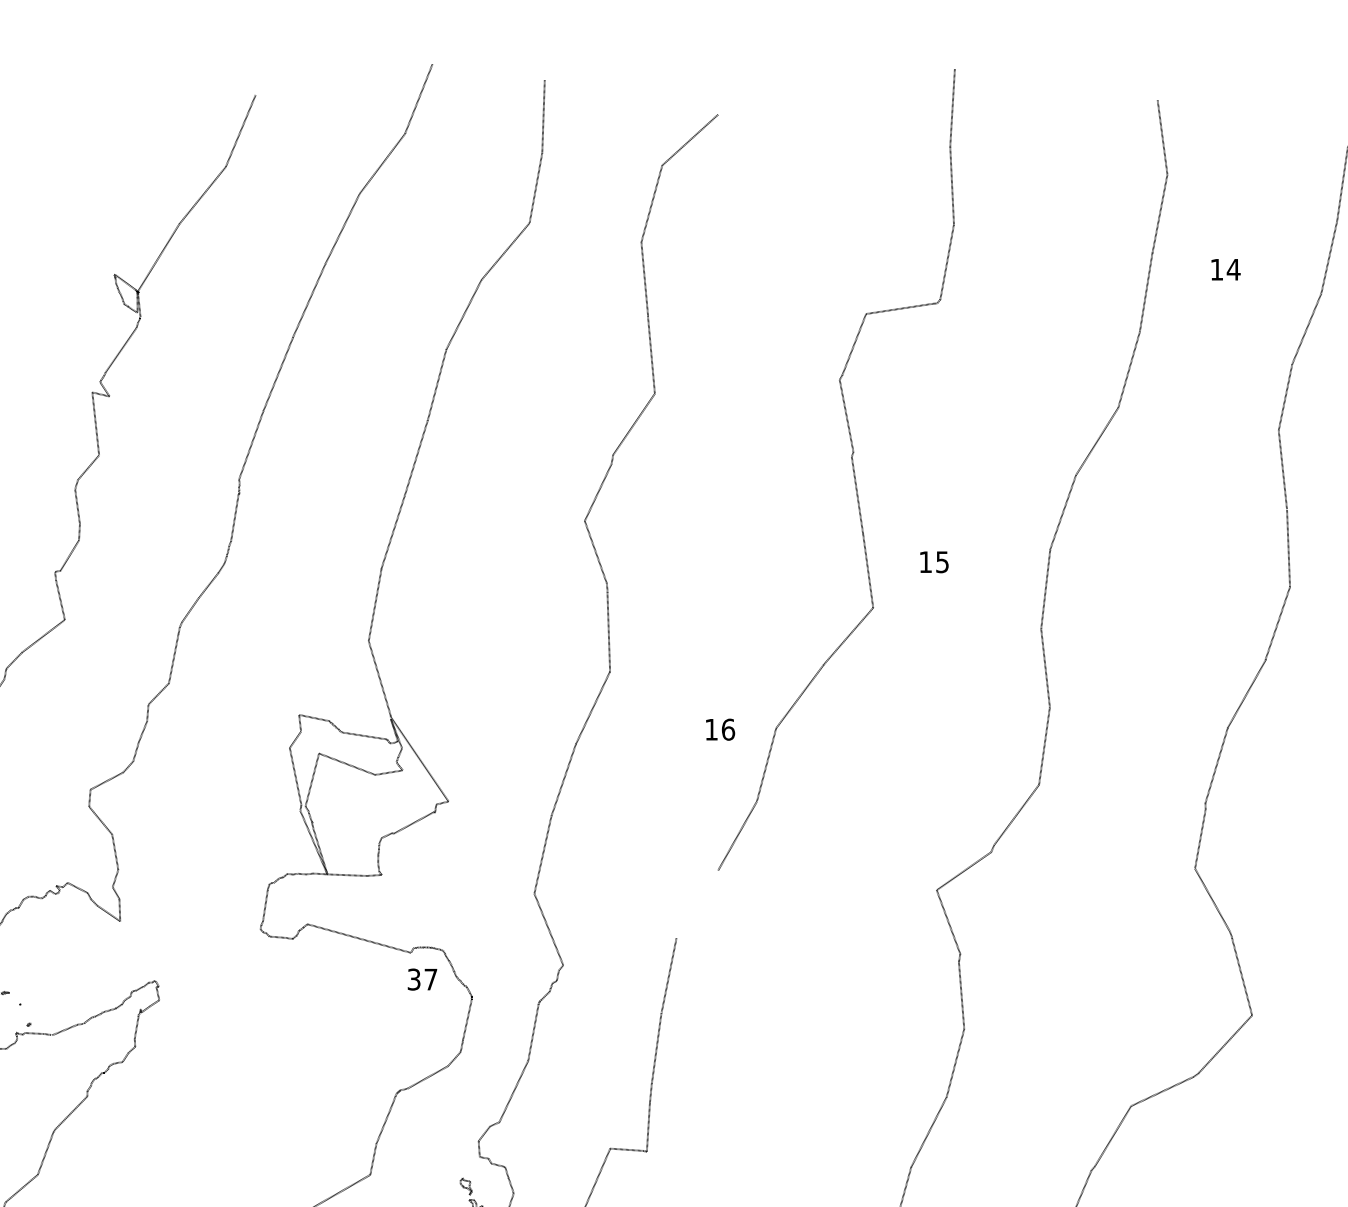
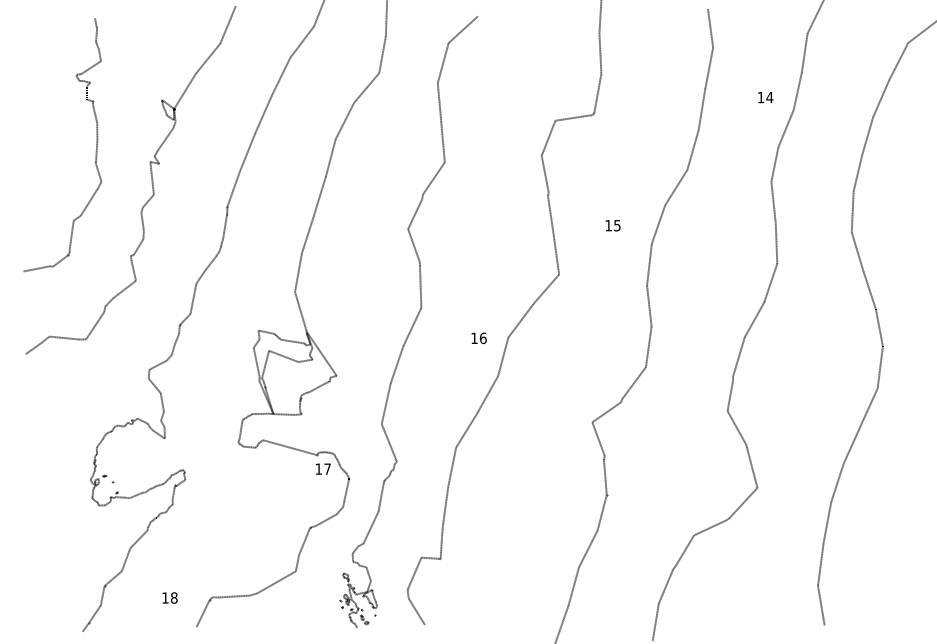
text: (1225, 269) -> (765, 97), moved
text: (933, 561) -> (612, 225), moved
line: (698, 903) -> (467, 429), added
text: (413, 978) -> (318, 468), 37 -> 17

